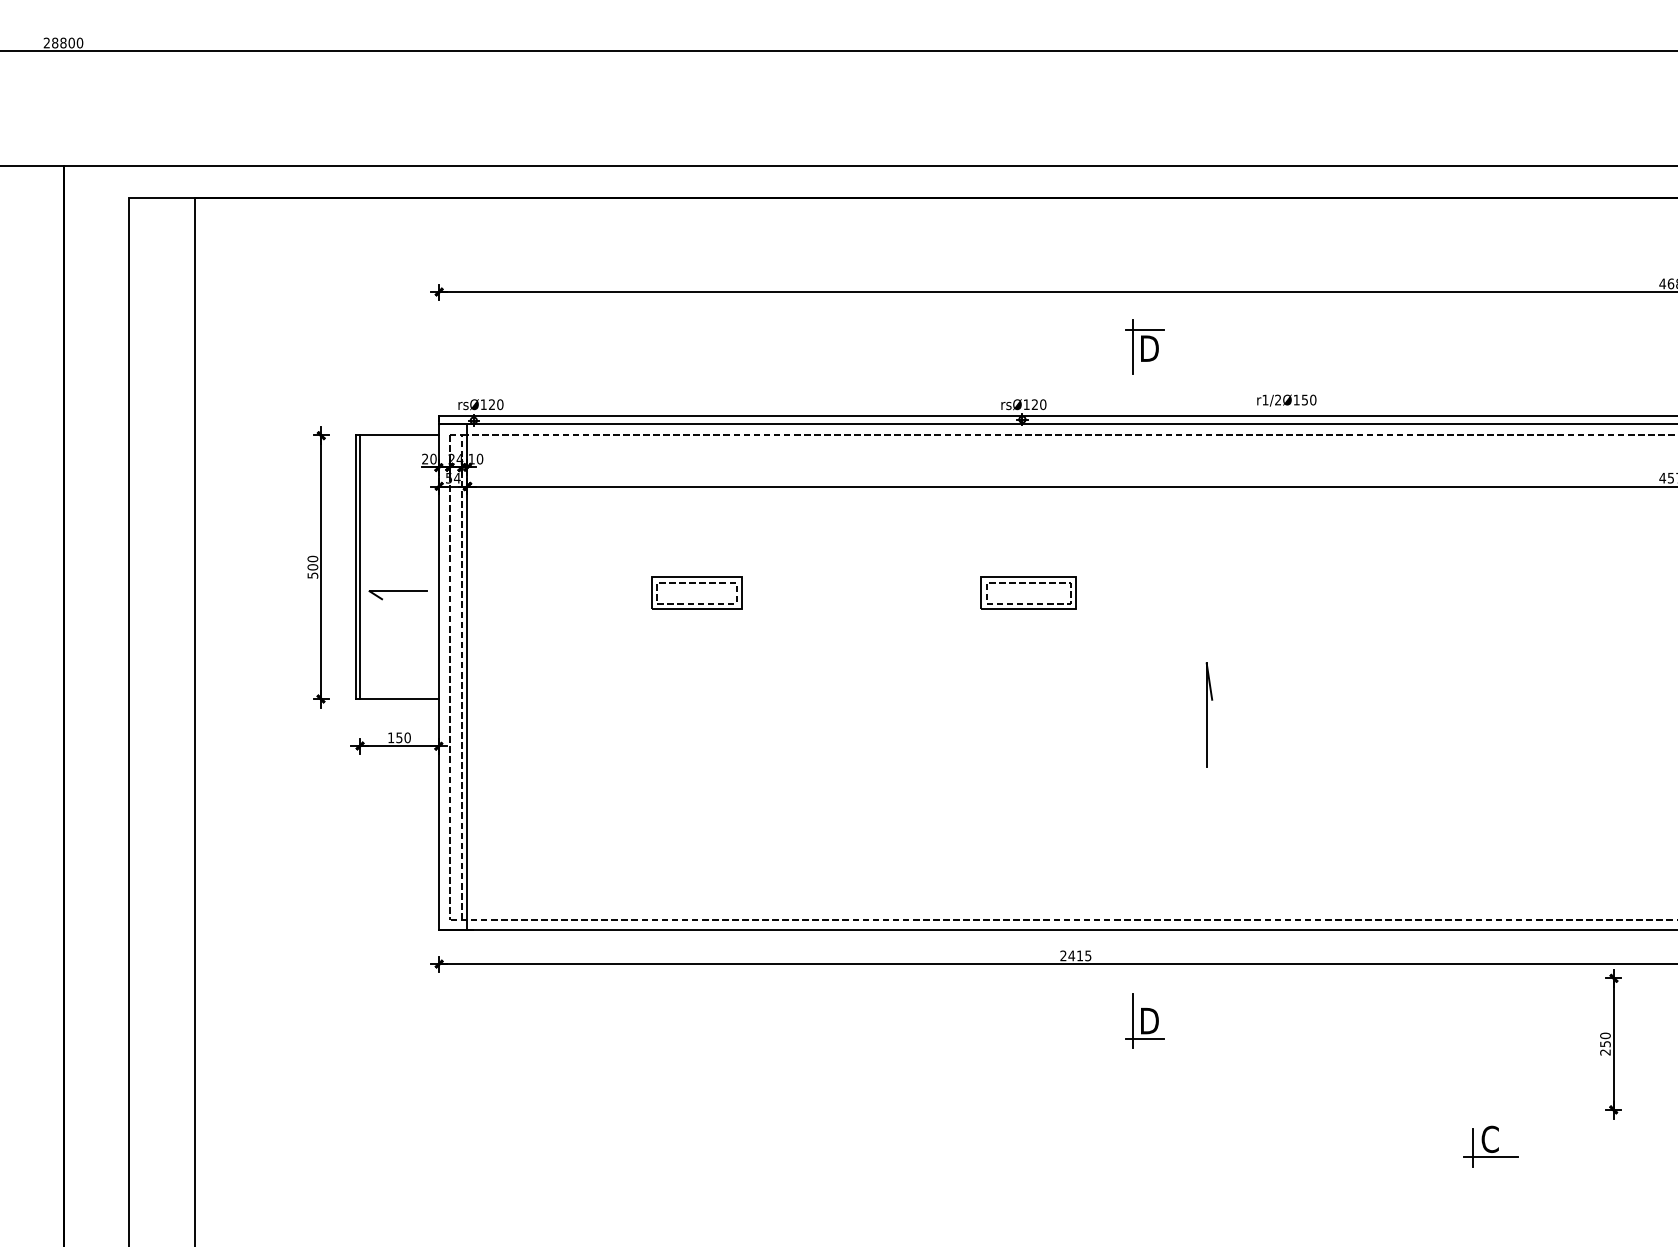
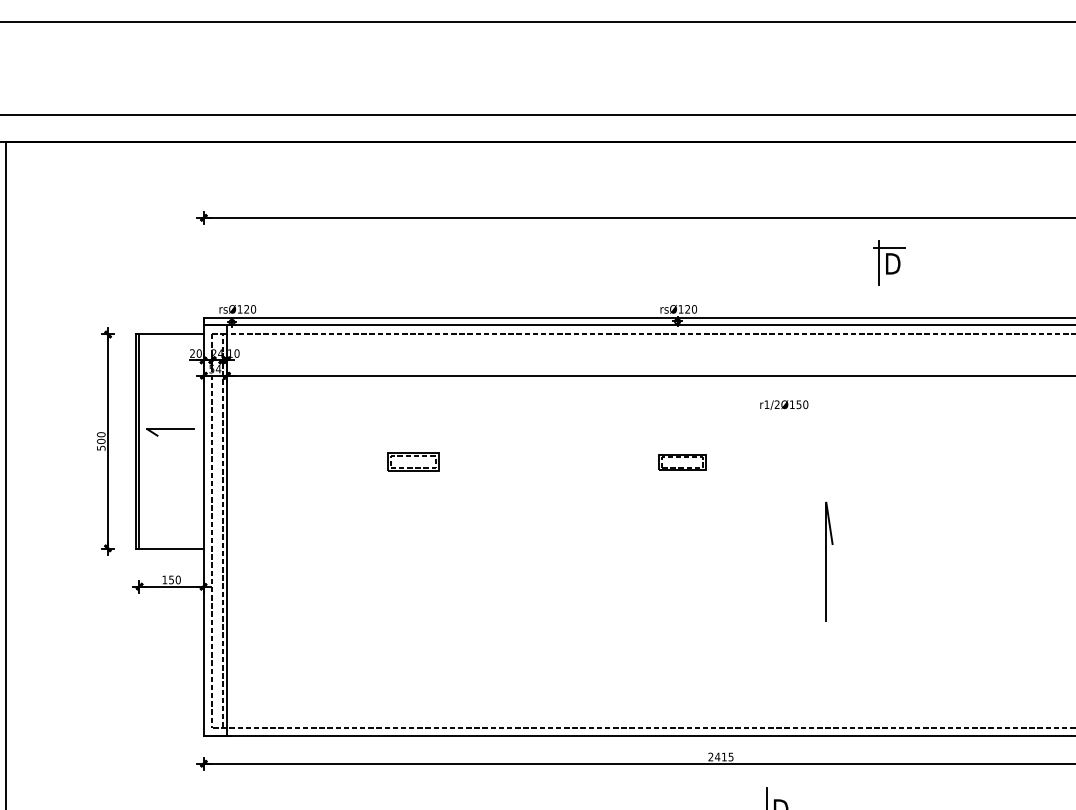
part: (1144, 346) -> (888, 262), moved
text: (1286, 400) -> (784, 405), moved
part: (696, 592) -> (412, 461), size x0.7
part: (1028, 592) -> (682, 461), size x0.6
part: (397, 595) -> (170, 432), moved
part: (1209, 714) -> (829, 560), size x1.4

